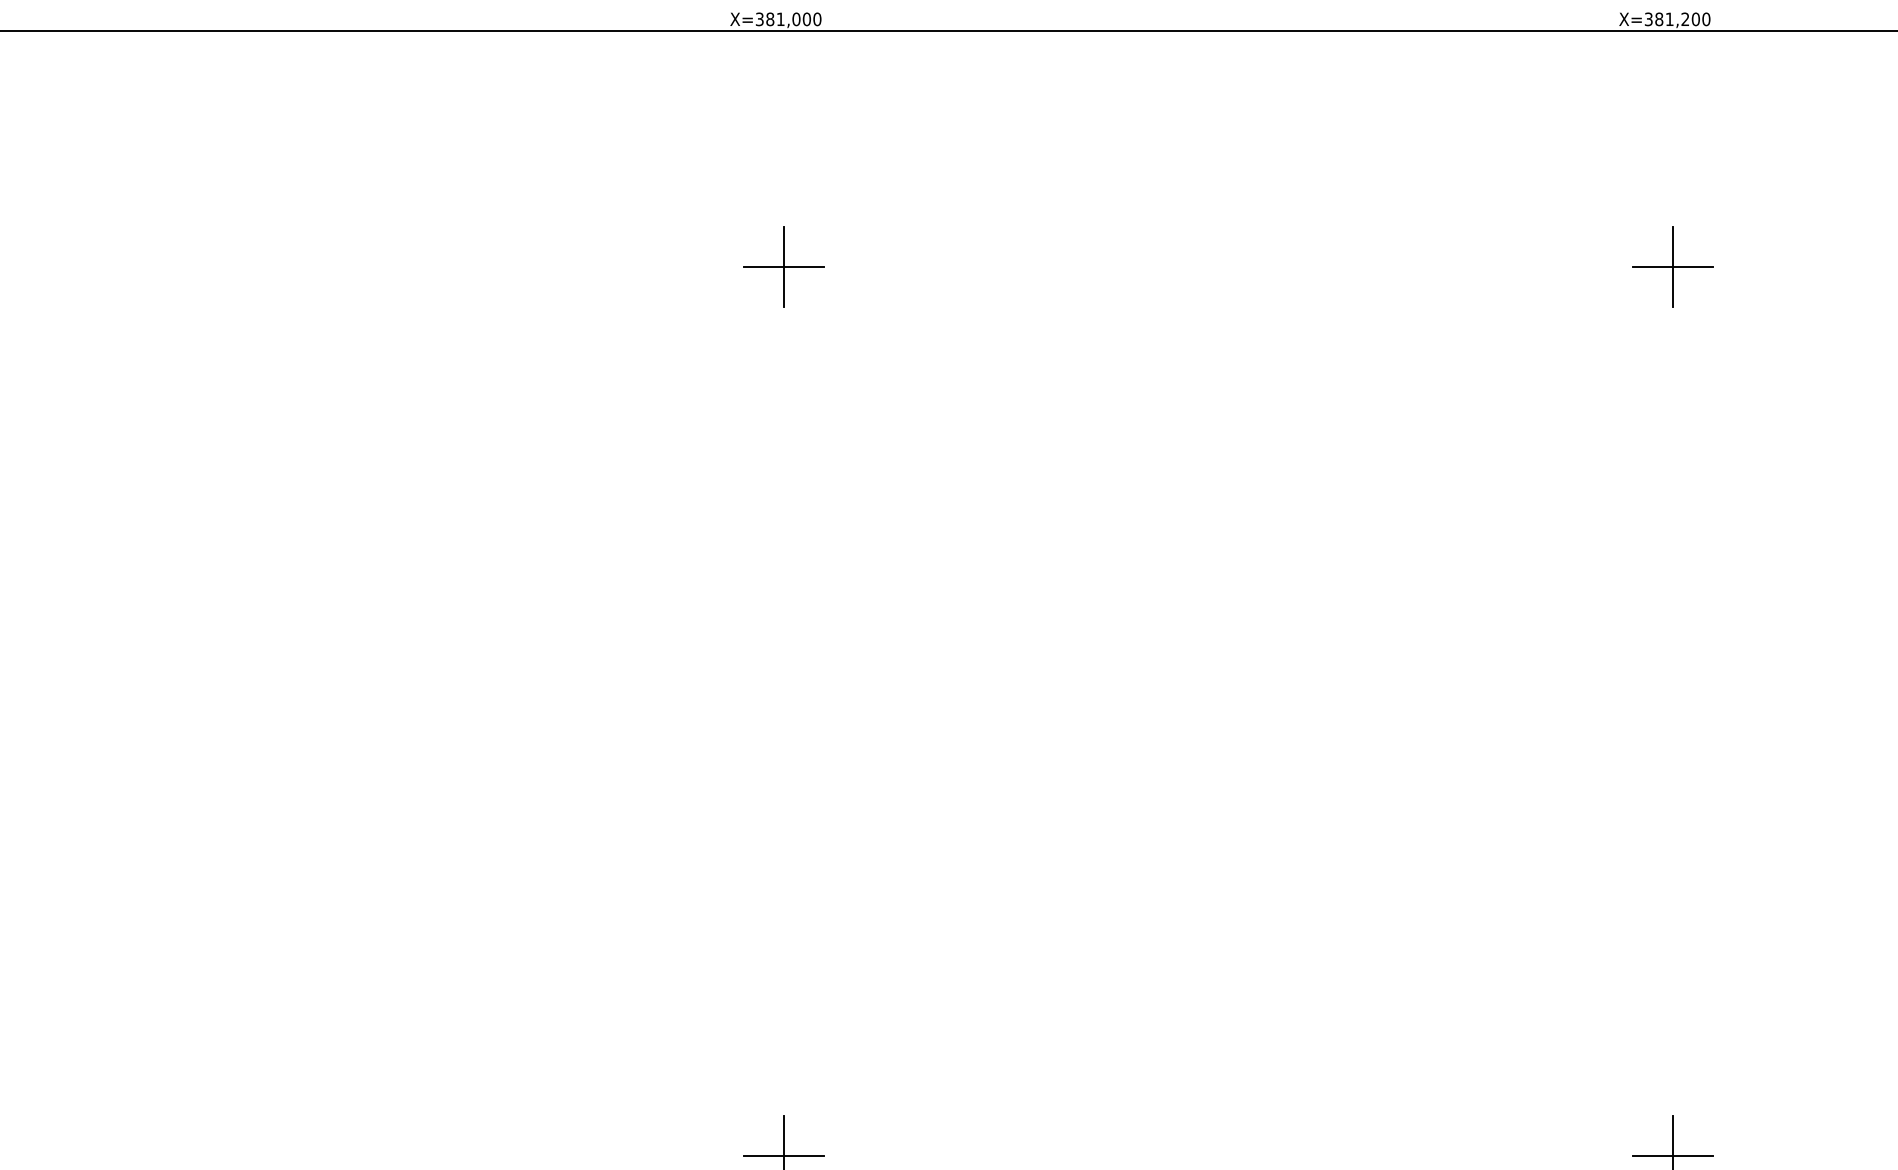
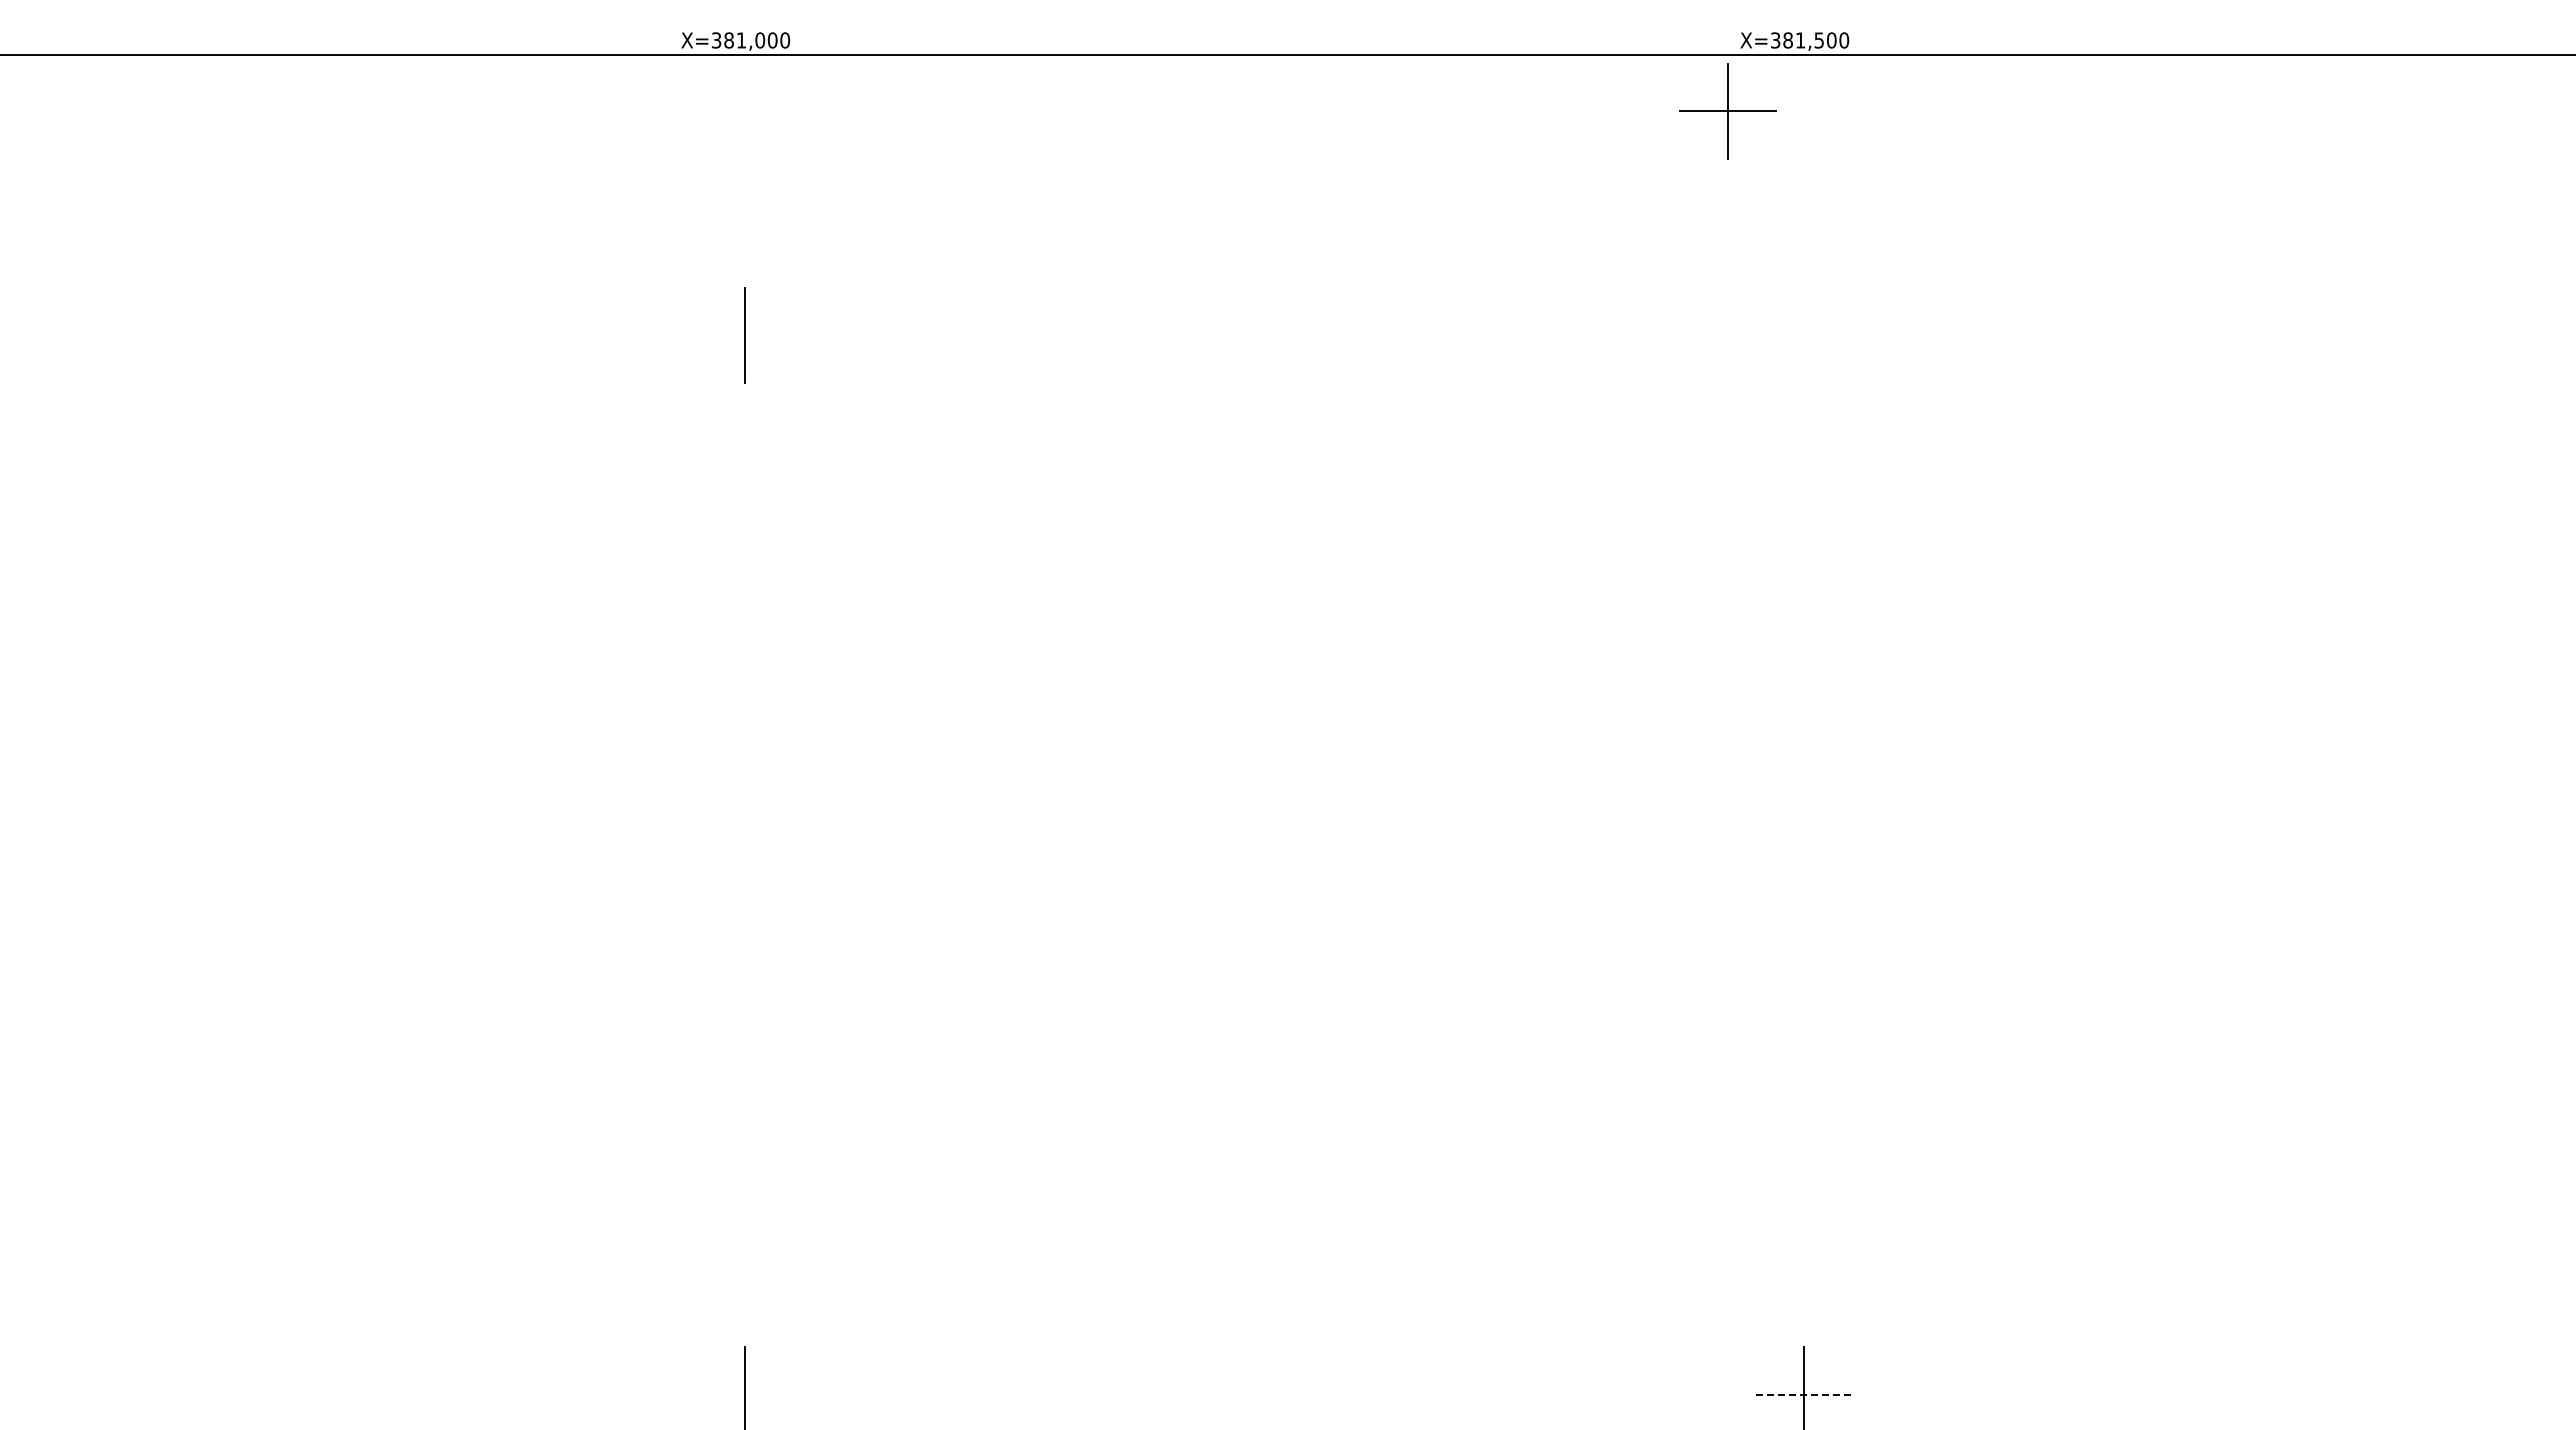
text: (1684, 19) -> (1818, 40), X=381,200 -> X=381,500
line: (783, 267) -> (744, 335), removed
part: (1672, 267) -> (1727, 111), moved
line: (783, 1155) -> (744, 1394), removed
line: (1672, 1155) -> (1803, 1394), solid -> dashed

